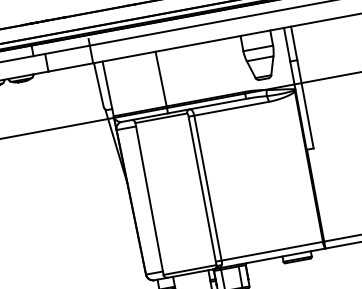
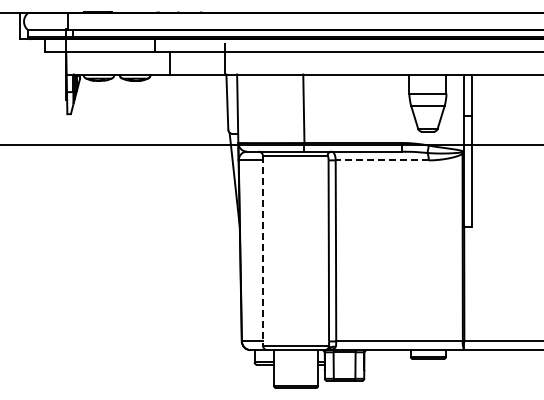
line: (231, 108) -> (382, 160), solid -> dashed
line: (149, 198) -> (263, 250), solid -> dashed

